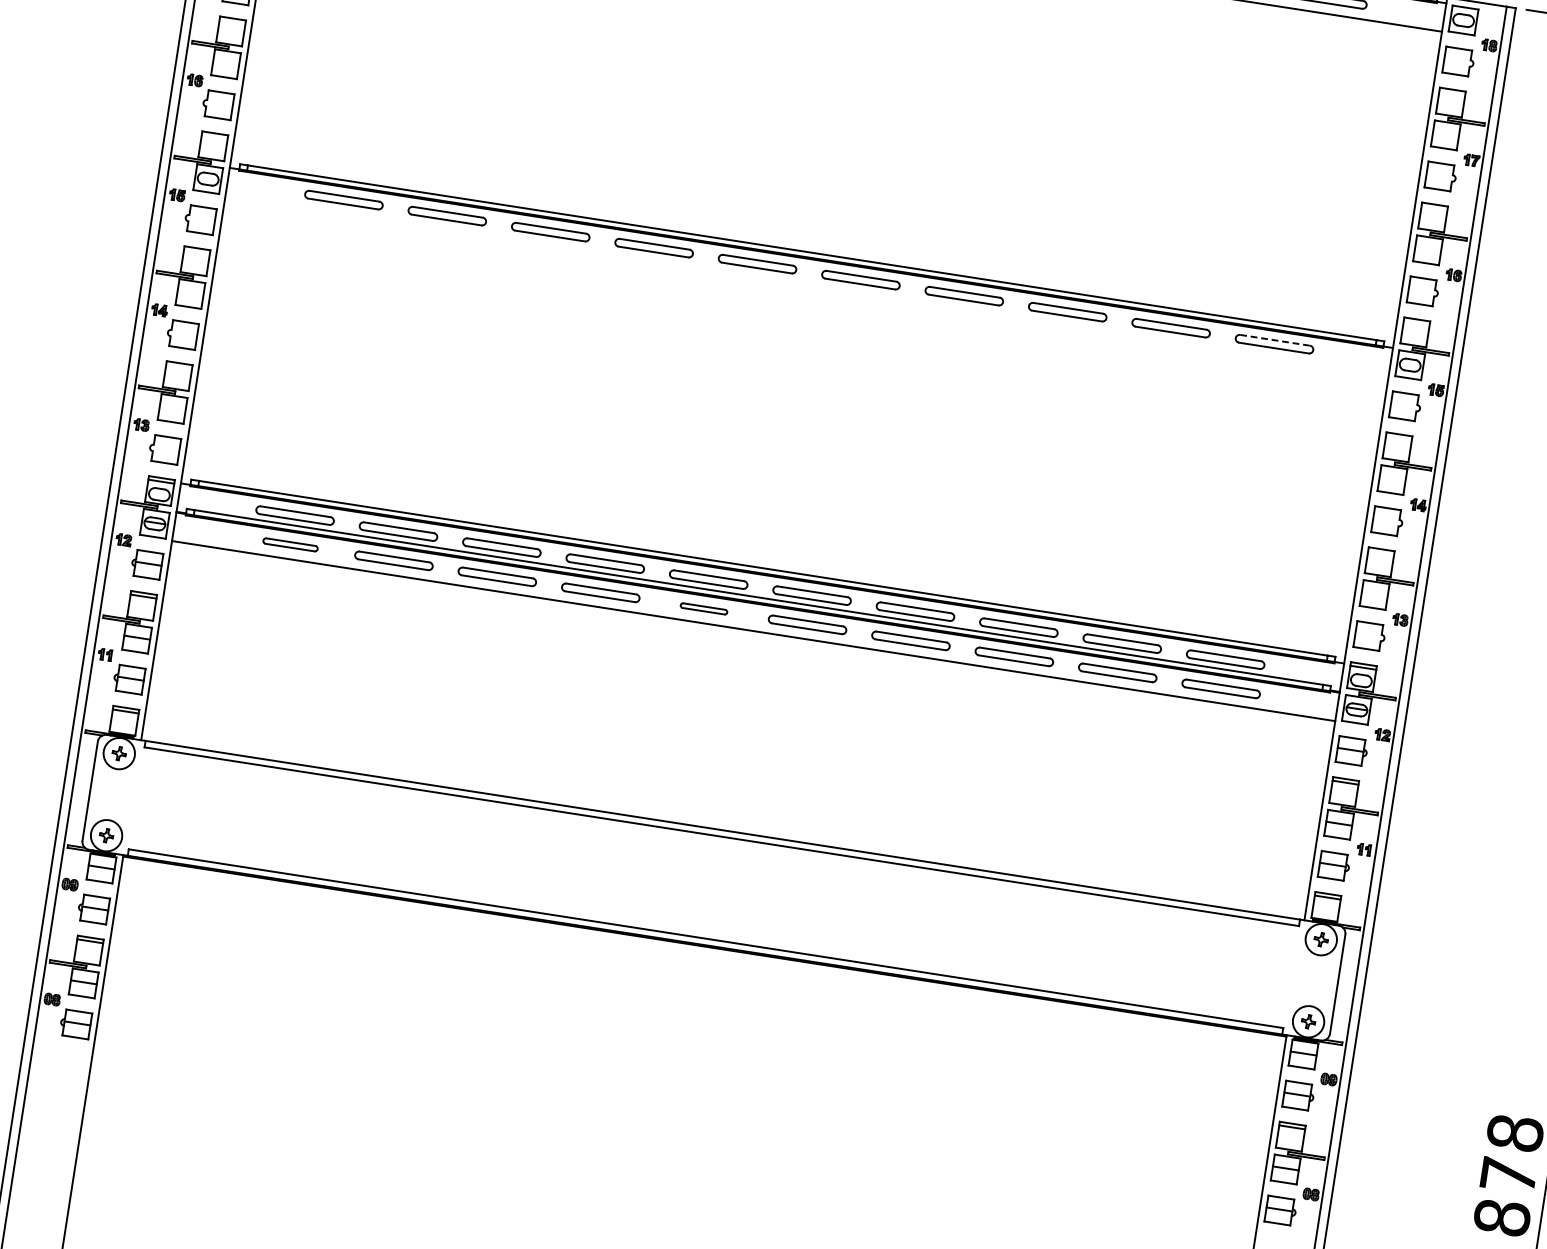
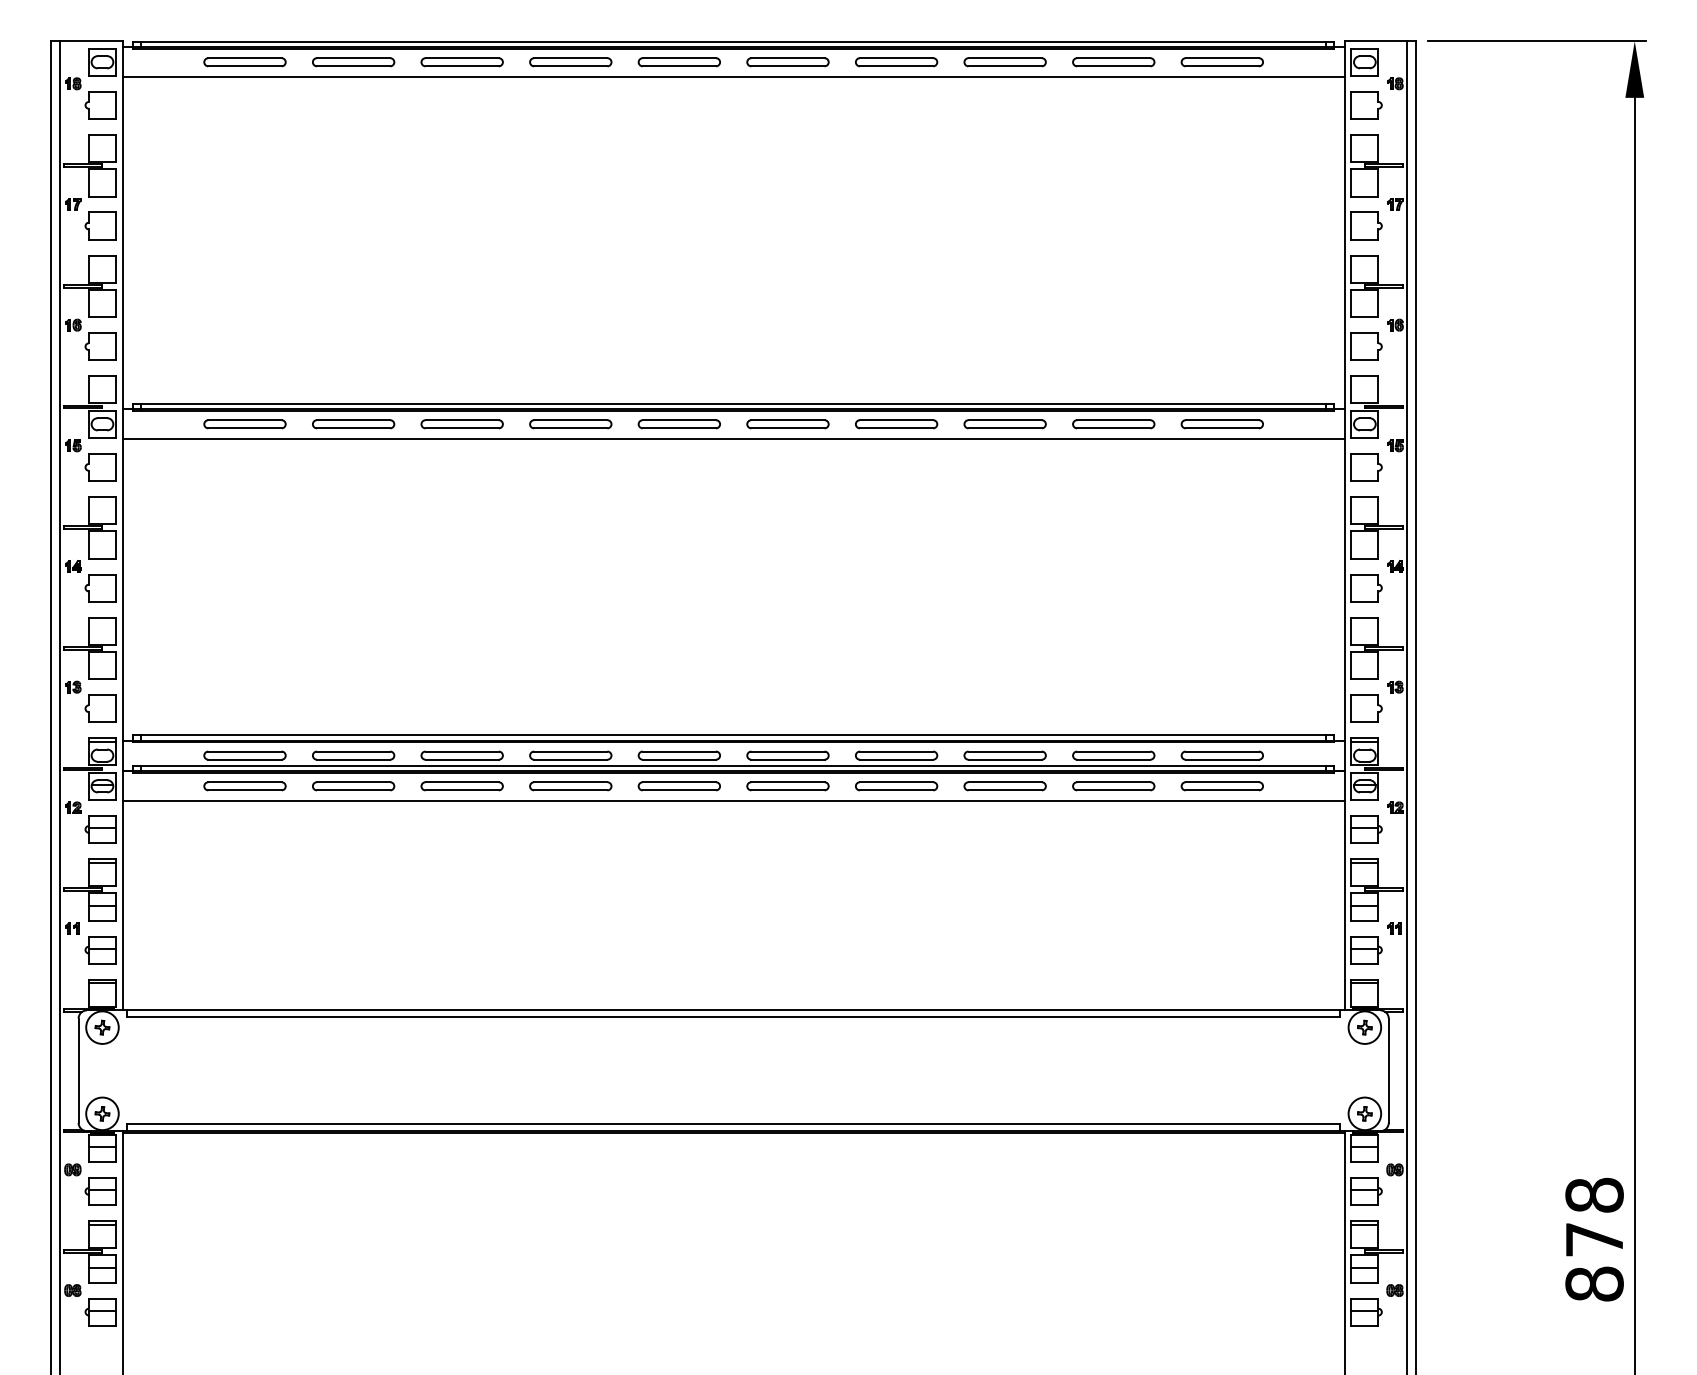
line: (806, 286) -> (733, 439), added
line: (1275, 340) -> (1222, 420), dashed -> solid
part: (290, 544) -> (244, 786), size x1.43
part: (703, 608) -> (678, 786), size x1.67

